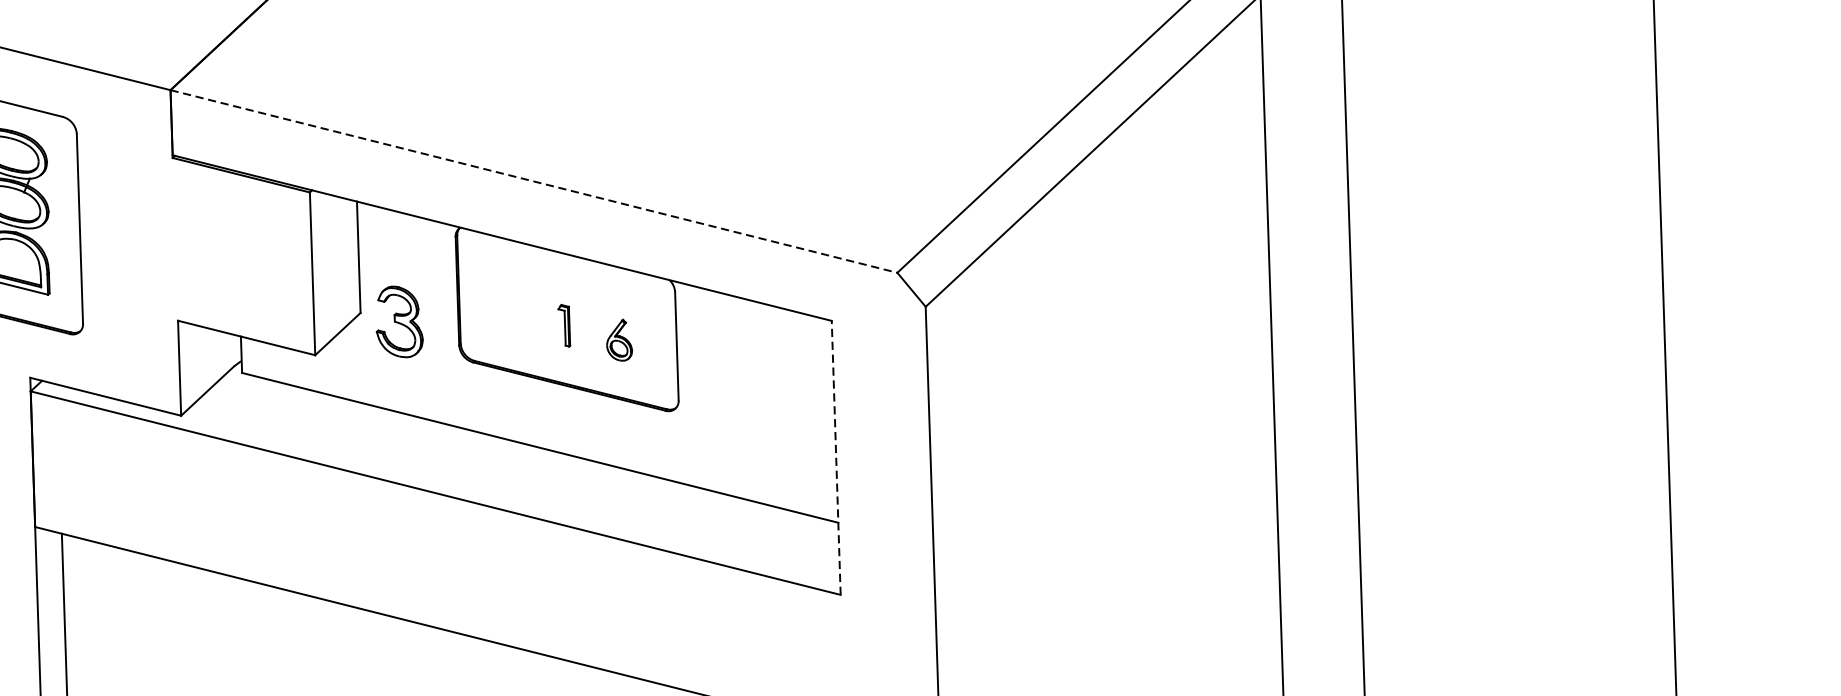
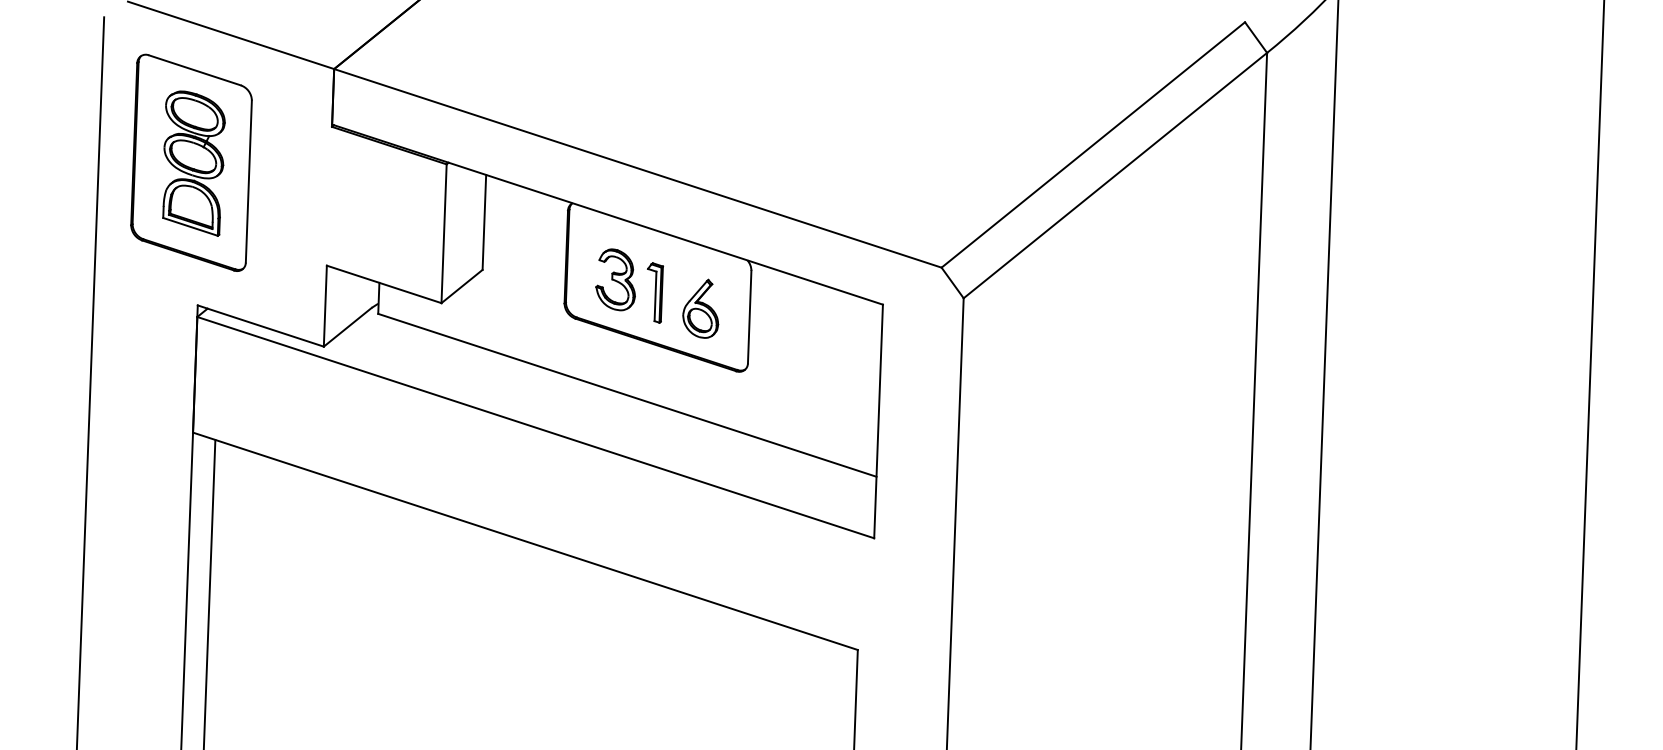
line: (533, 181) -> (637, 168), dashed -> solid
part: (398, 321) -> (615, 279), moved
part: (564, 325) -> (655, 292), size x1.67
part: (618, 340) -> (700, 308), size x1.67
line: (836, 457) -> (878, 421), dashed -> solid

